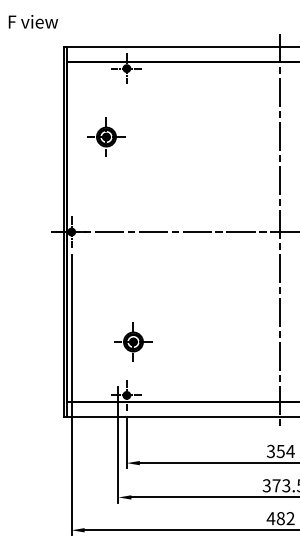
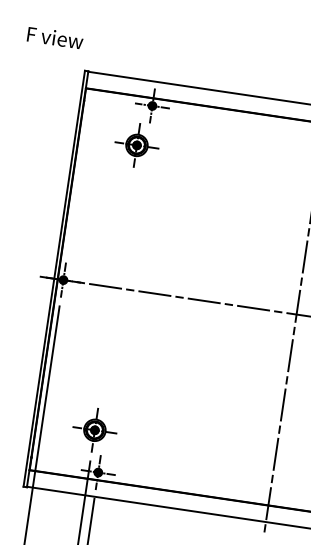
part: (106, 136) -> (137, 144), moved
part: (133, 341) -> (95, 429), moved

